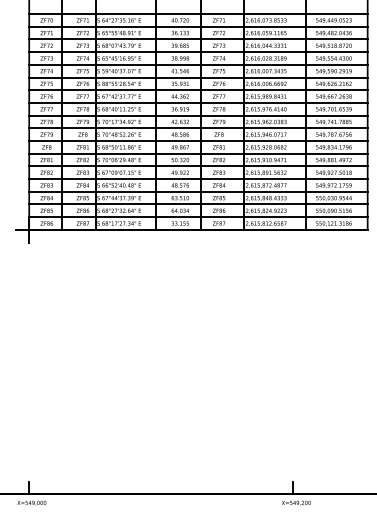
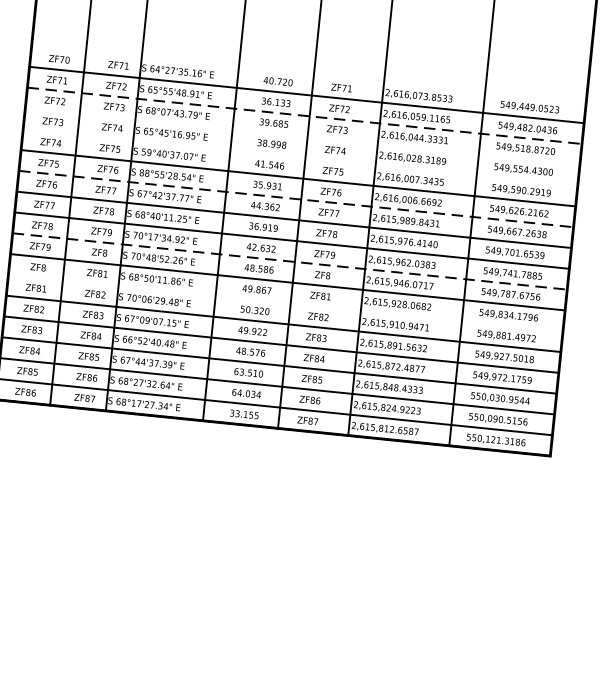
line: (198, 14) -> (308, 74), removed
line: (198, 39) -> (304, 115), solid -> dashed
line: (198, 52) -> (302, 137), removed
line: (198, 64) -> (300, 156), removed
line: (198, 90) -> (296, 199), solid -> dashed
line: (198, 128) -> (290, 261), solid -> dashed
line: (198, 153) -> (285, 302), removed

